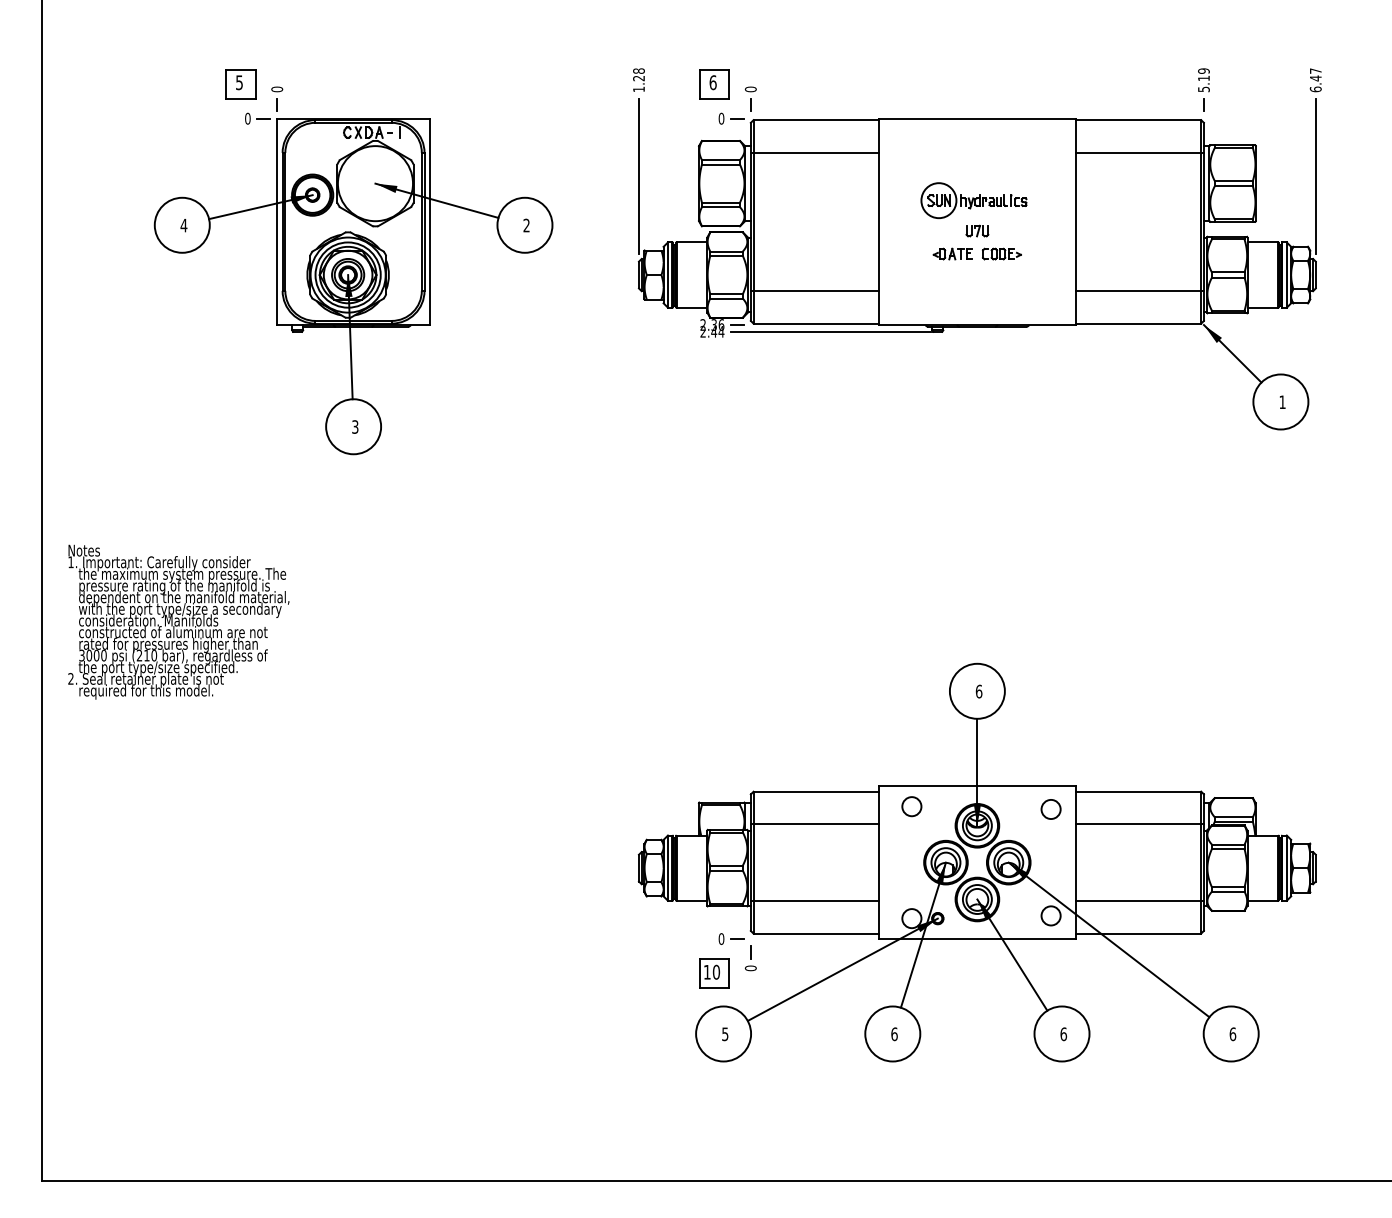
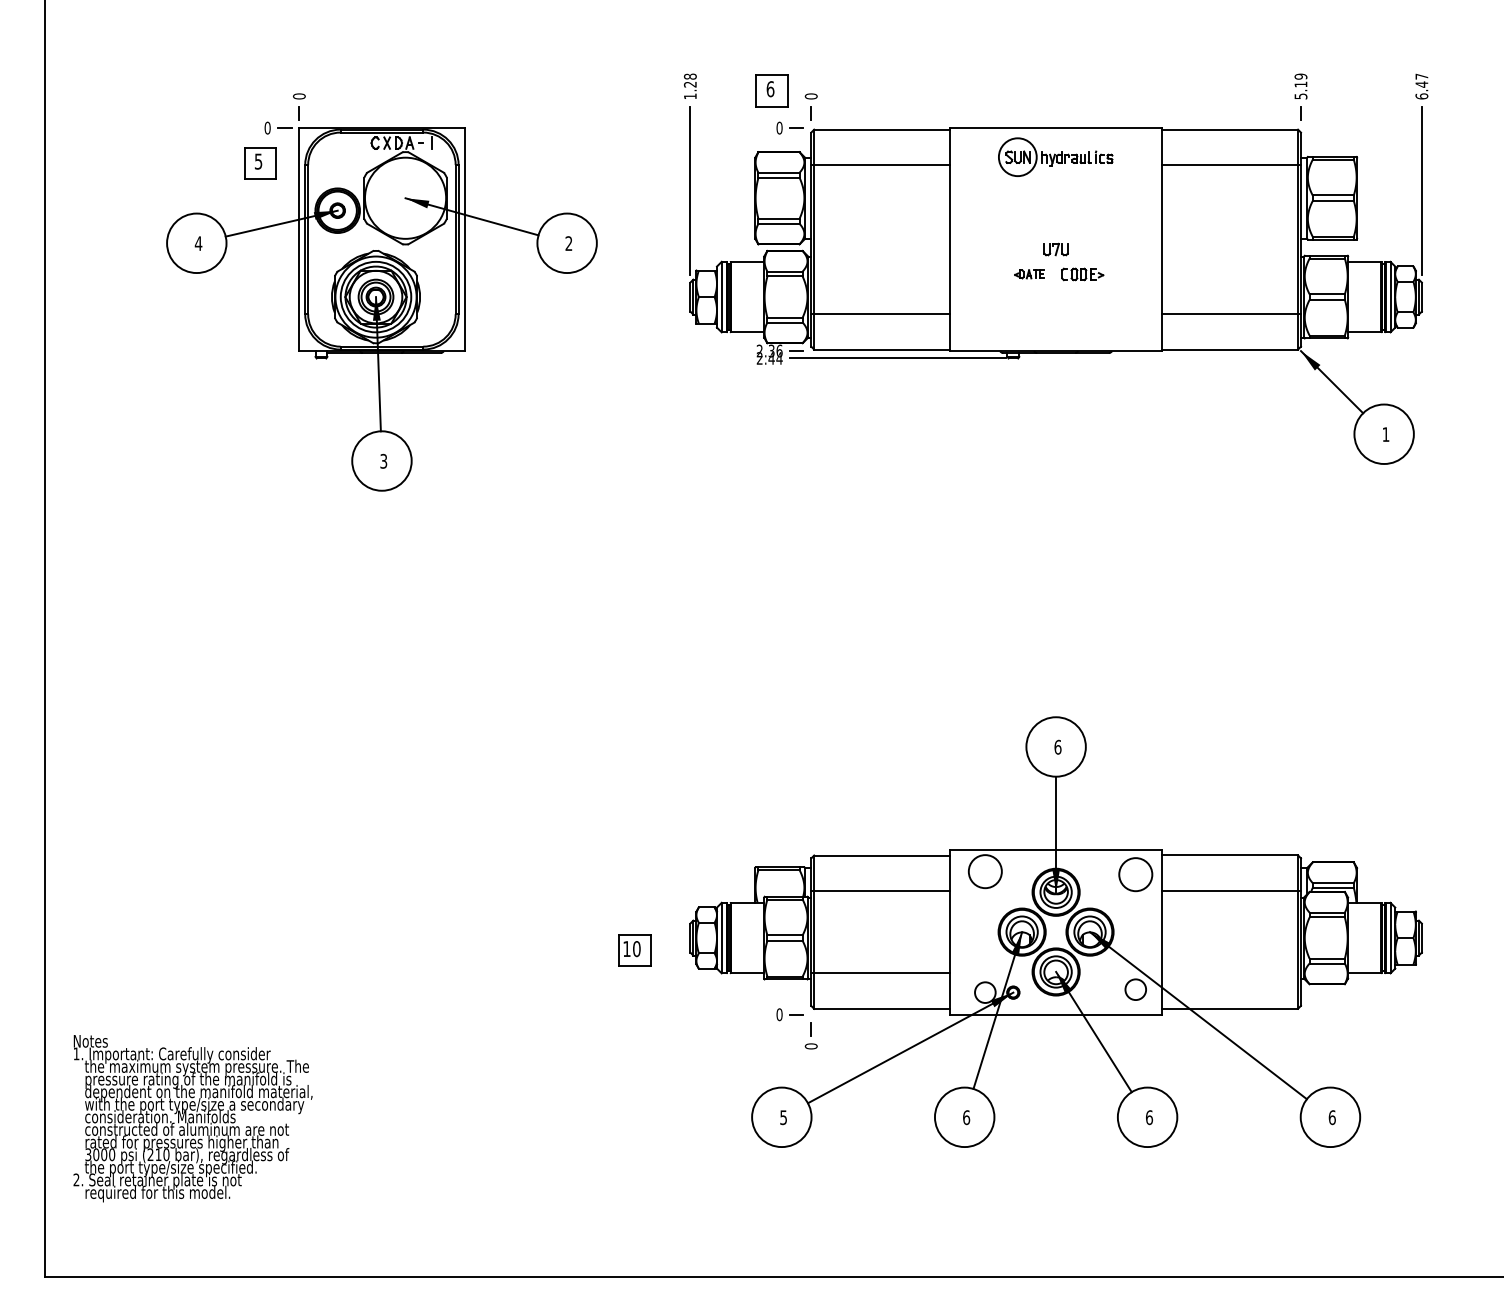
part: (240, 84) -> (259, 163), moved
part: (973, 200) -> (1055, 157), moved
part: (952, 253) -> (1029, 273), size x0.7
text: (178, 621) -> (192, 1117), moved
circle: (911, 806) -> (984, 871), size x1.6
circle: (1050, 809) -> (1135, 874), size x1.6
line: (1139, 900) -> (1231, 973), removed
part: (714, 973) -> (634, 950), moved

